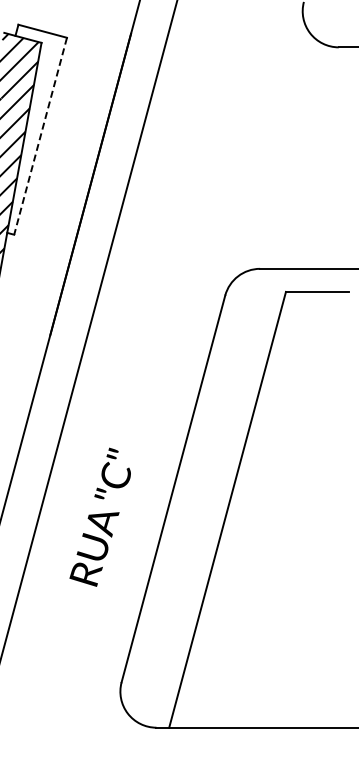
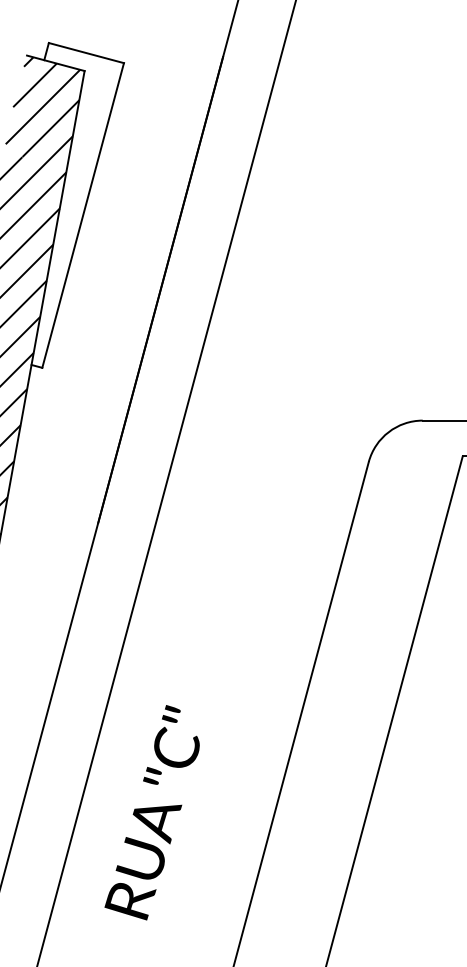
line: (40, 136) -> (82, 215), dashed -> solid
text: (99, 516) -> (151, 811), moved

